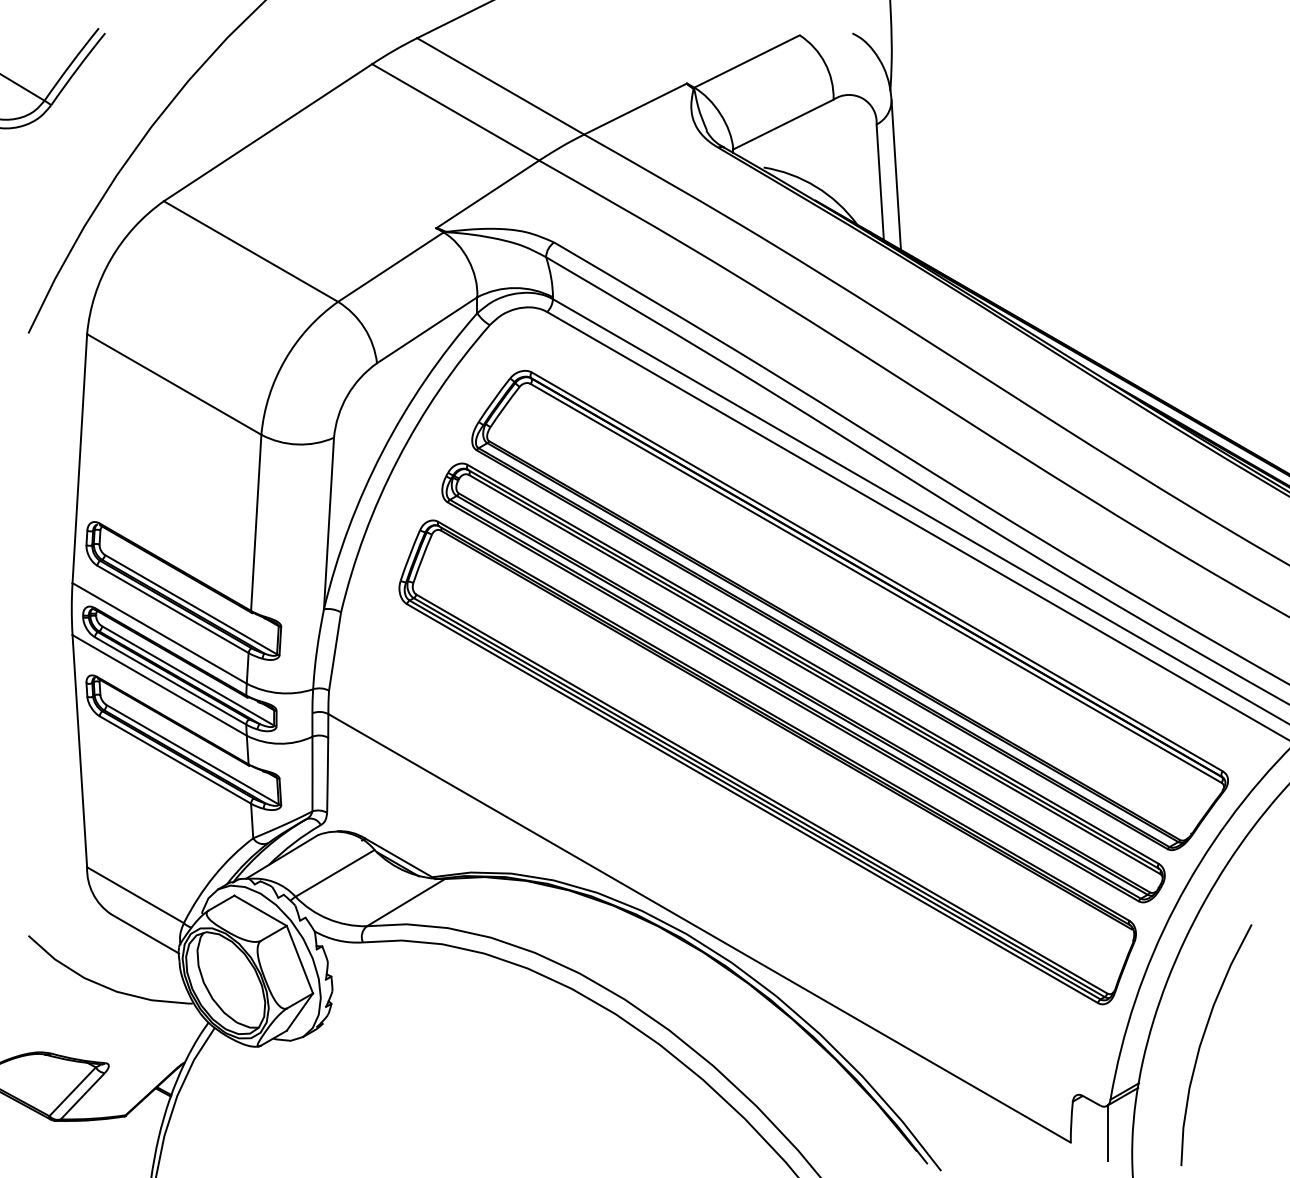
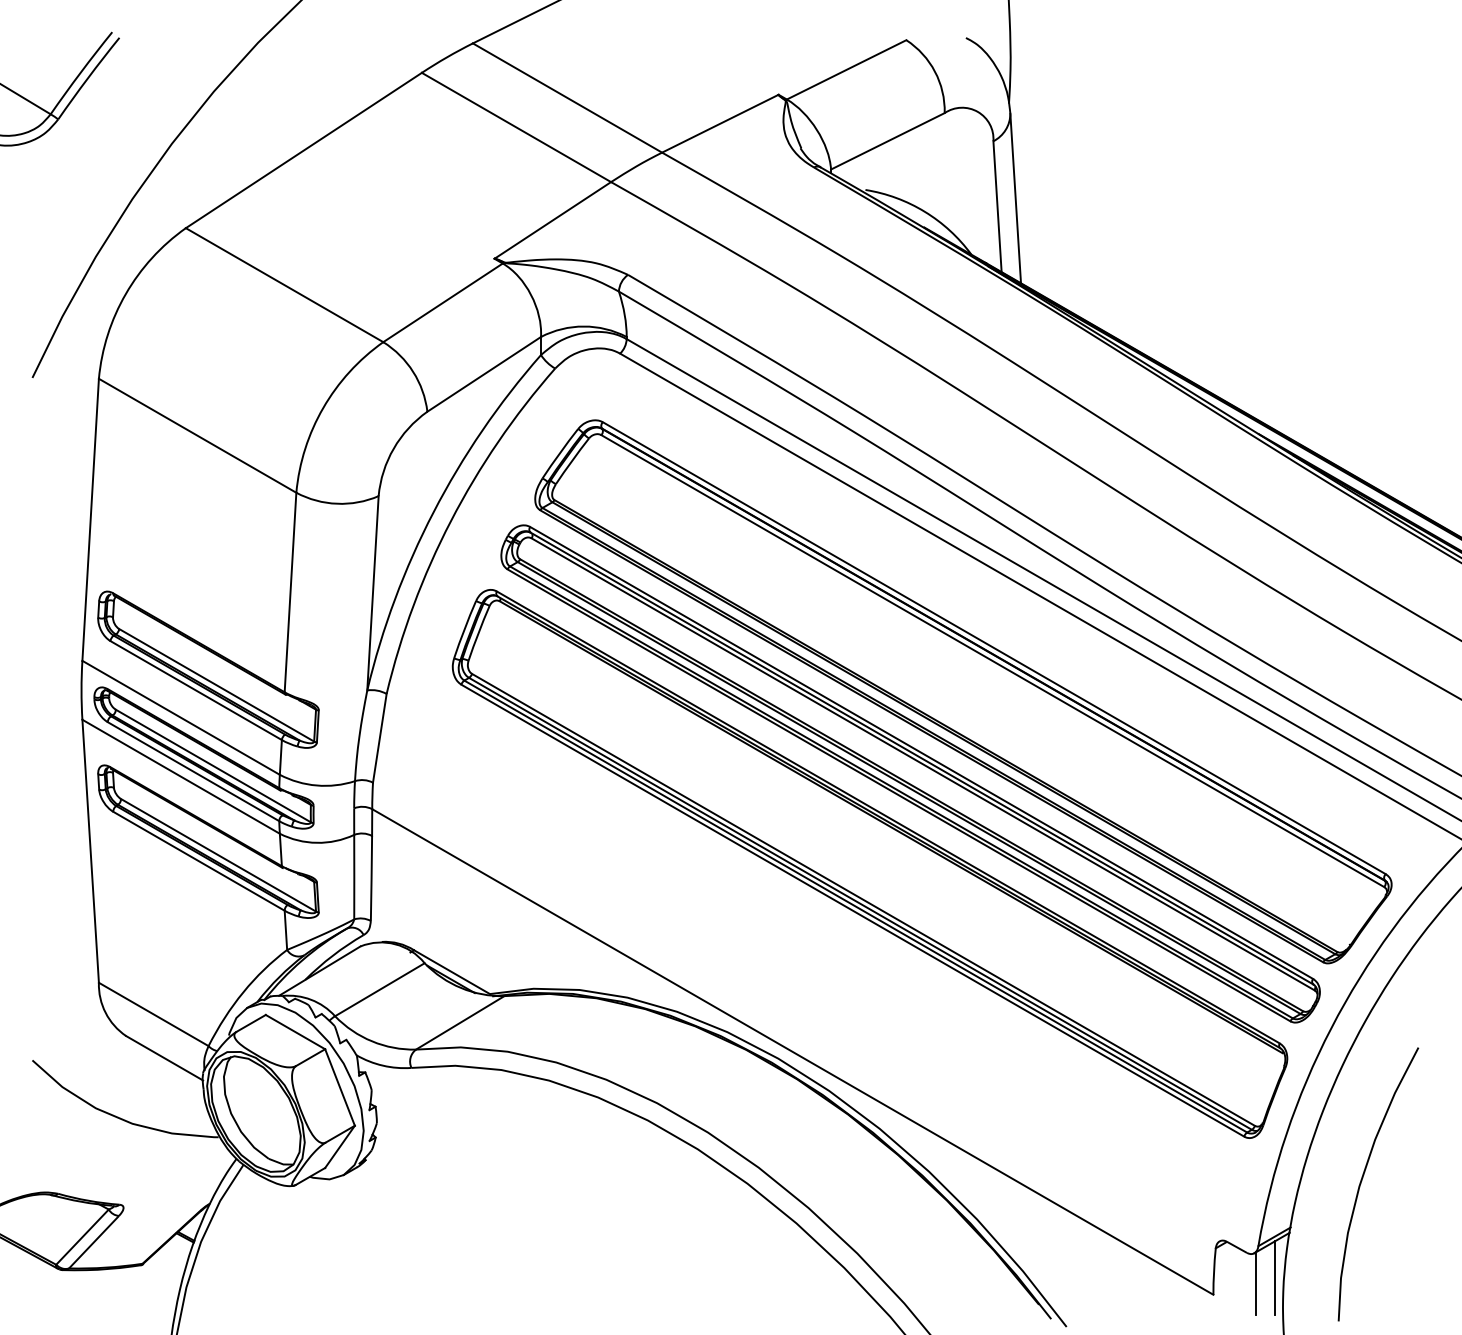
line: (1125, 1128) -> (1275, 1278), added

